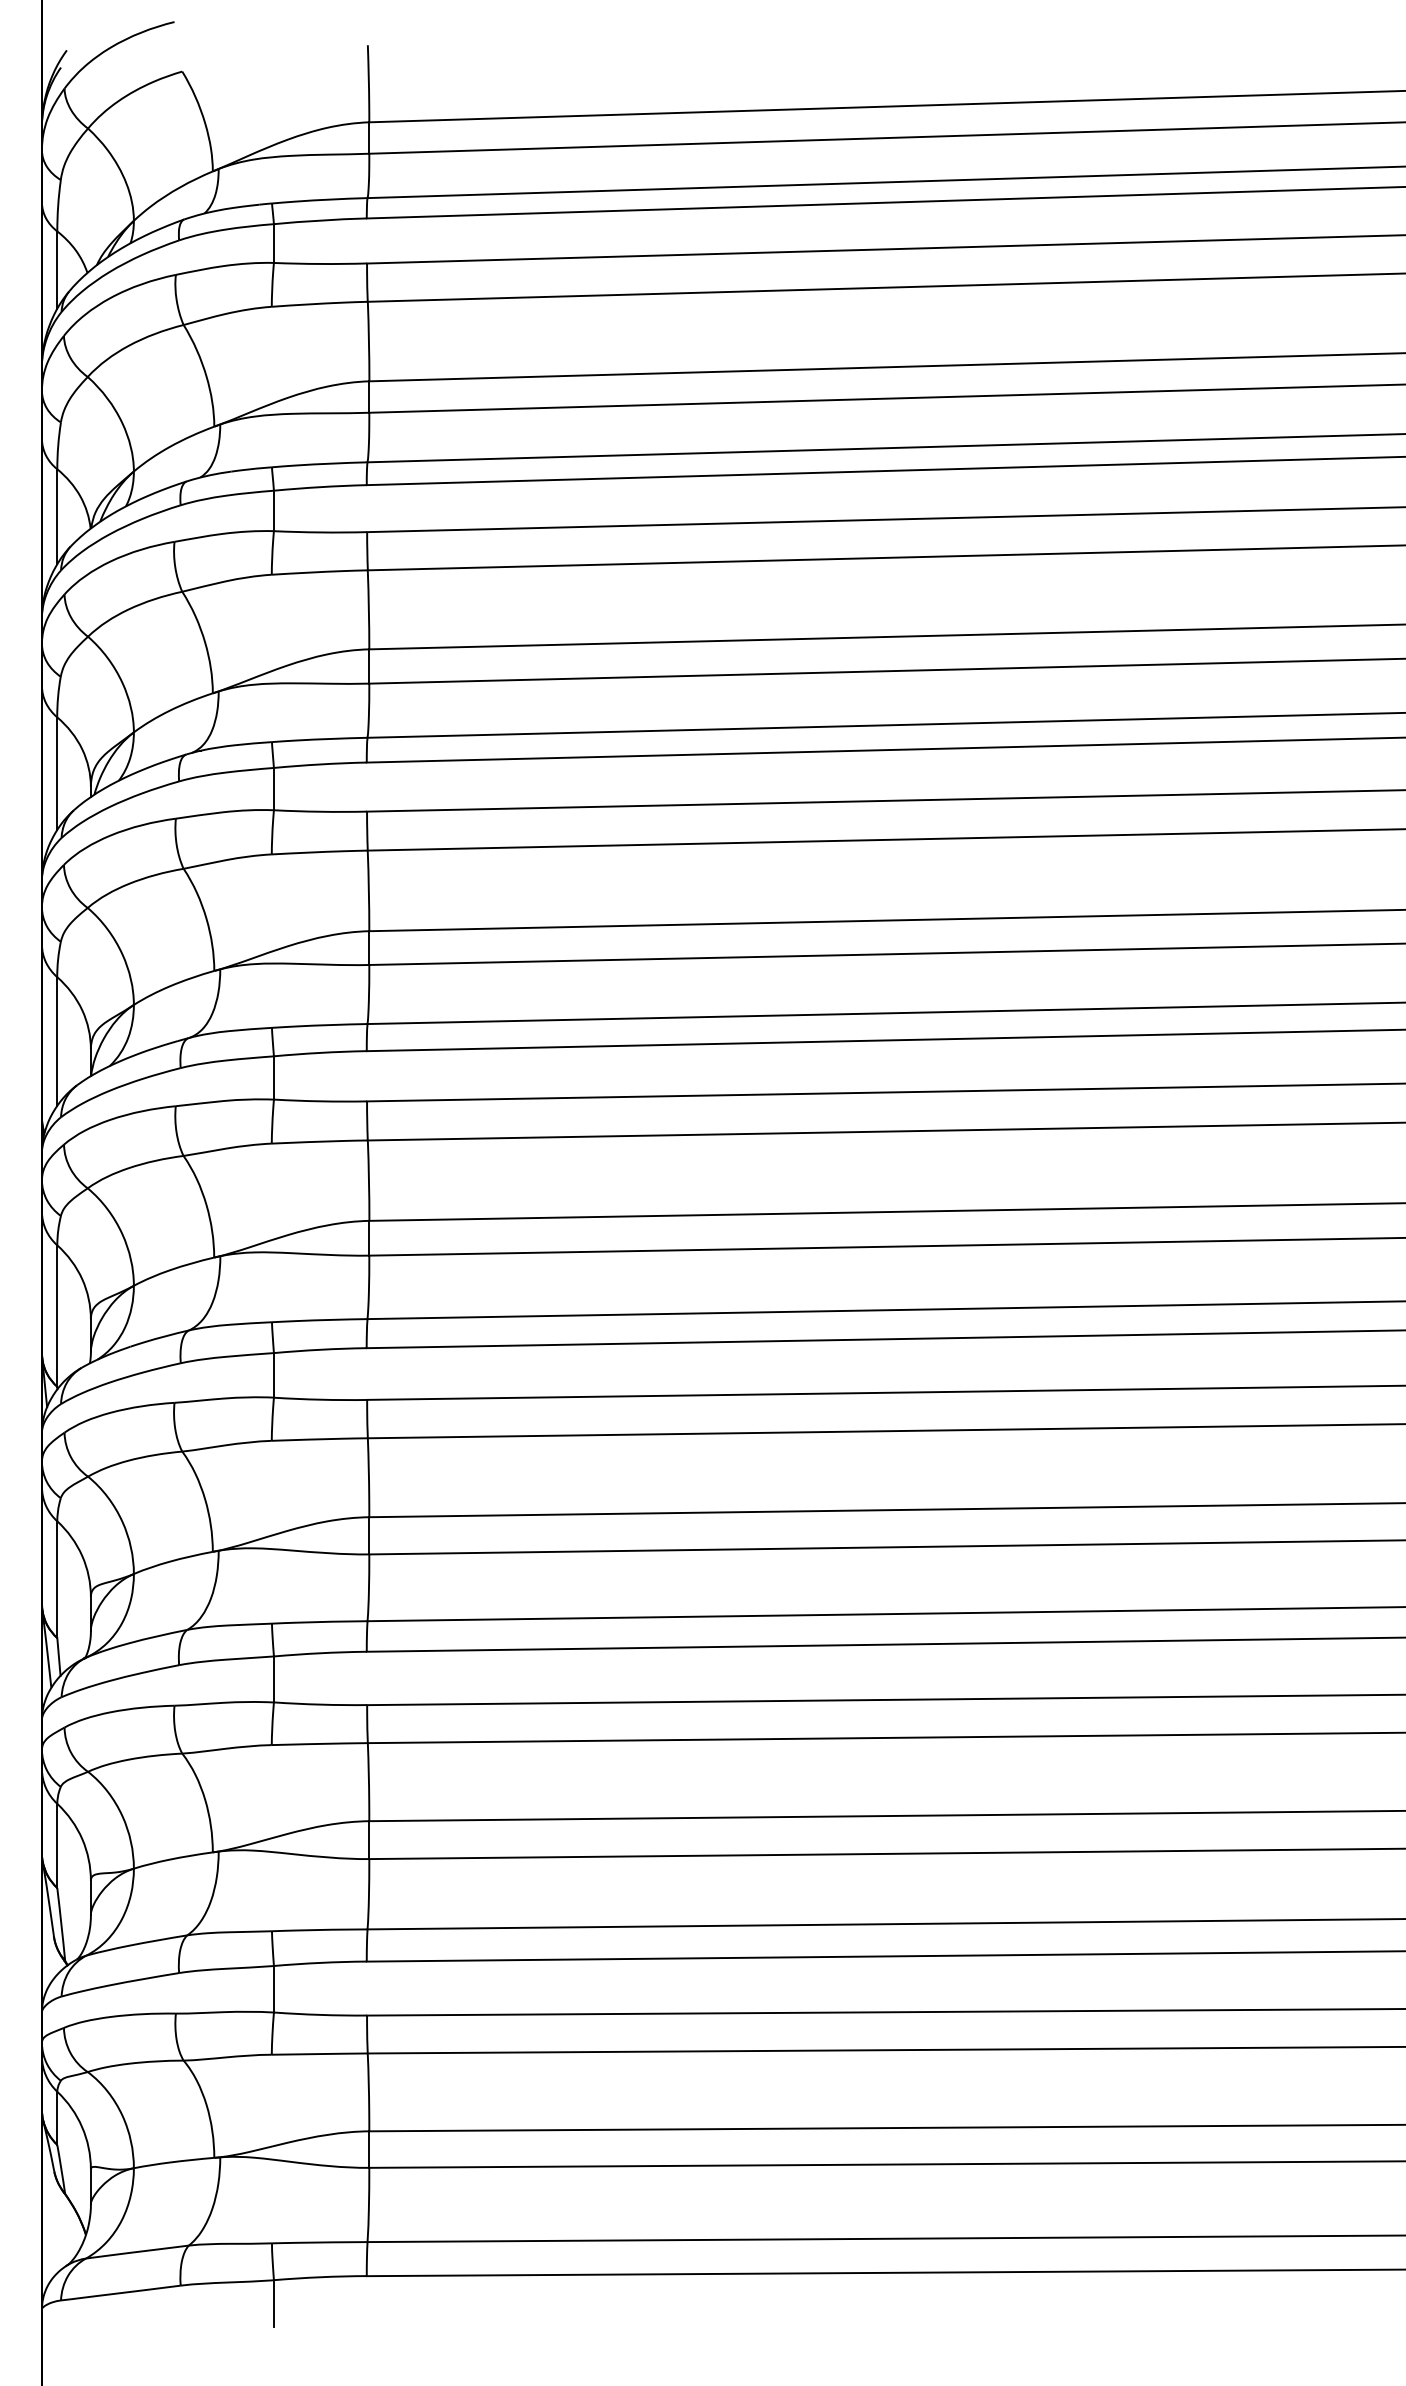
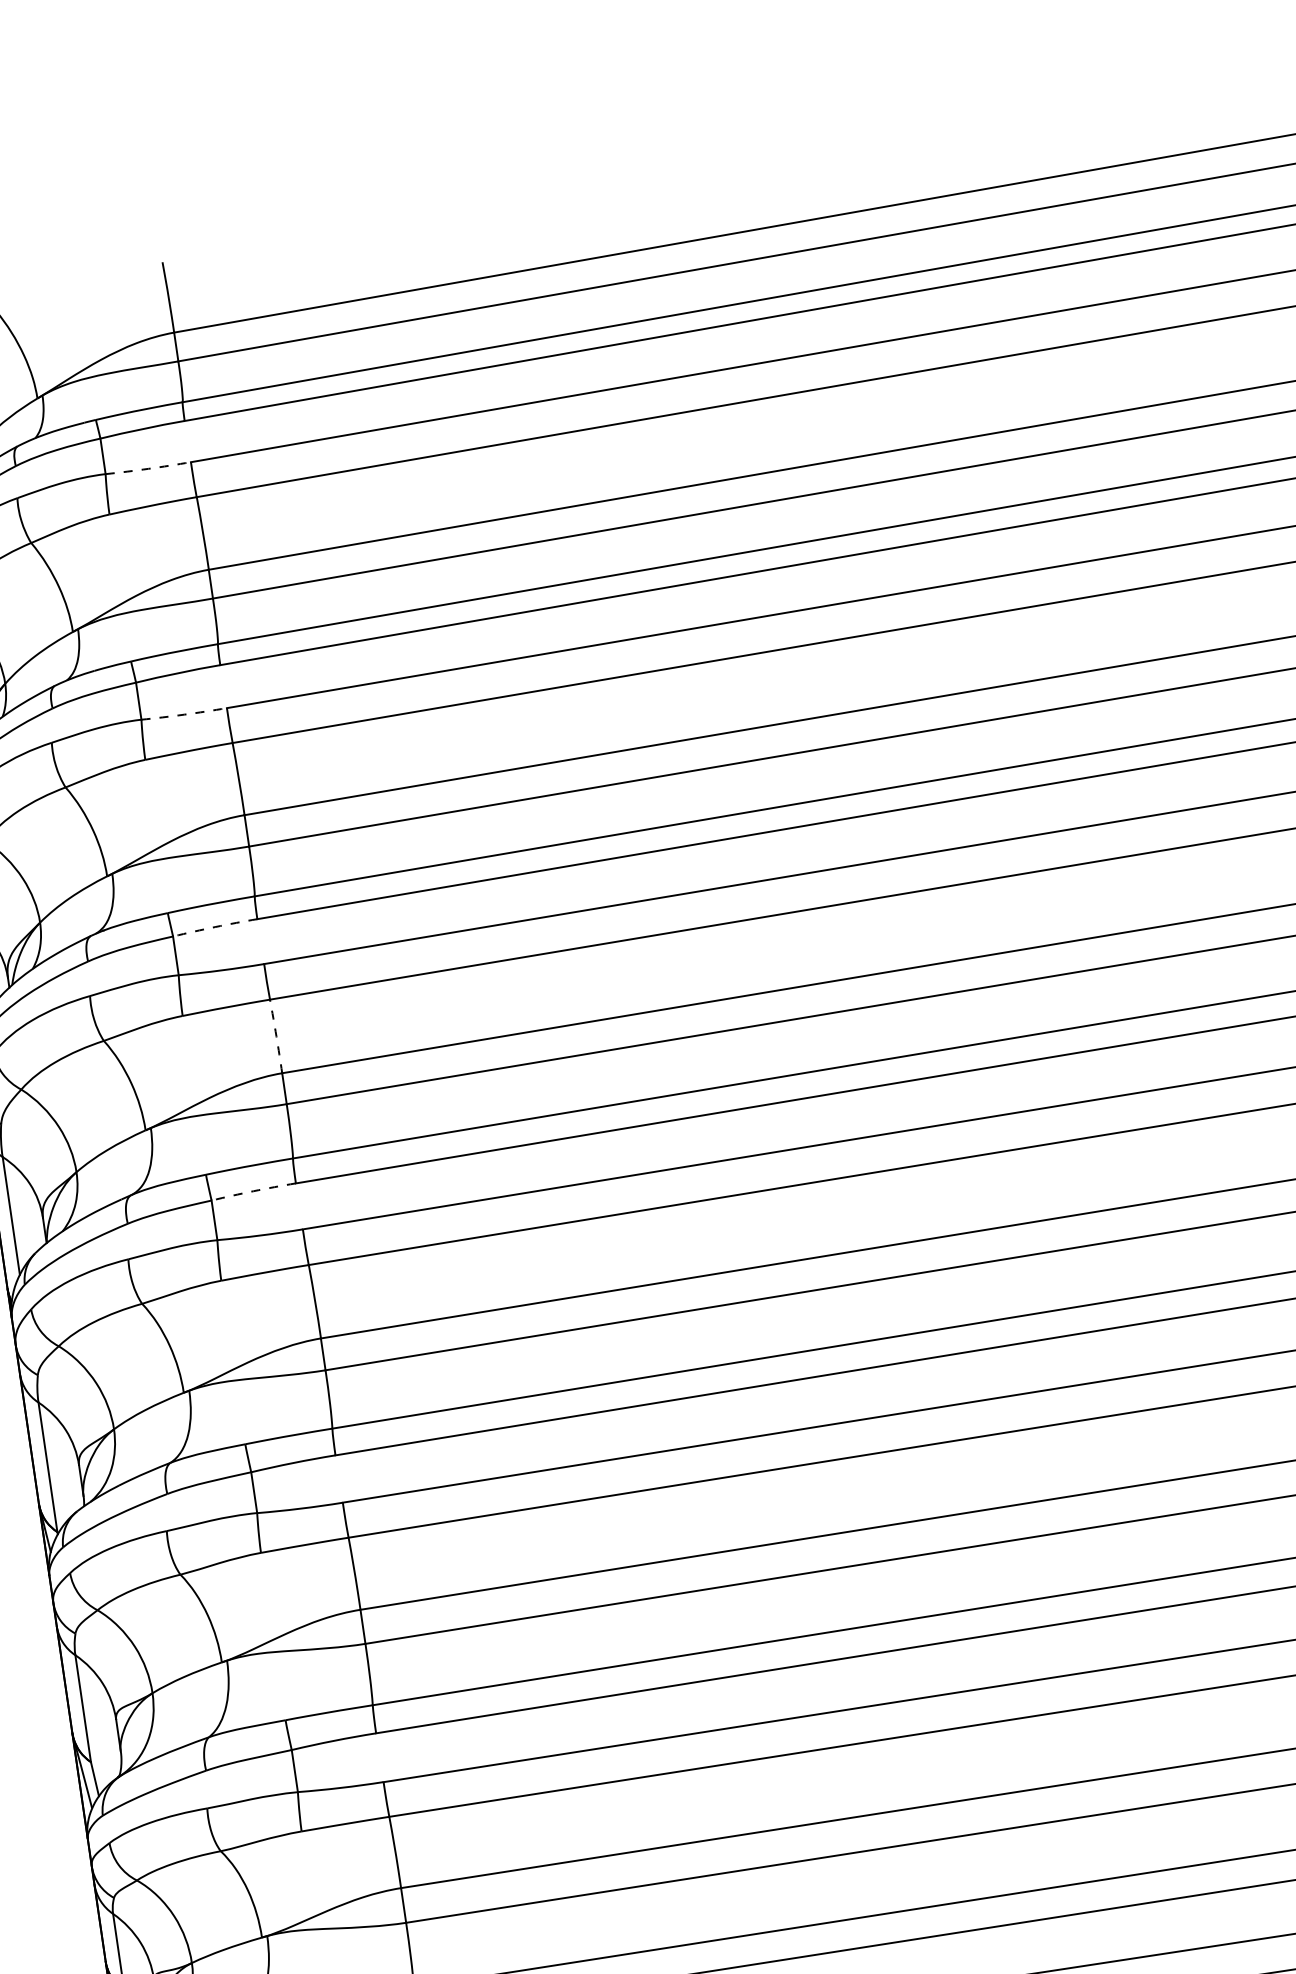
arc: (320, 264) -> (148, 469), solid -> dashed
arc: (320, 532) -> (184, 714), solid -> dashed
arc: (320, 764) -> (215, 927), solid -> dashed
arc: (368, 890) -> (276, 1036), solid -> dashed
arc: (320, 1052) -> (253, 1190), solid -> dashed

